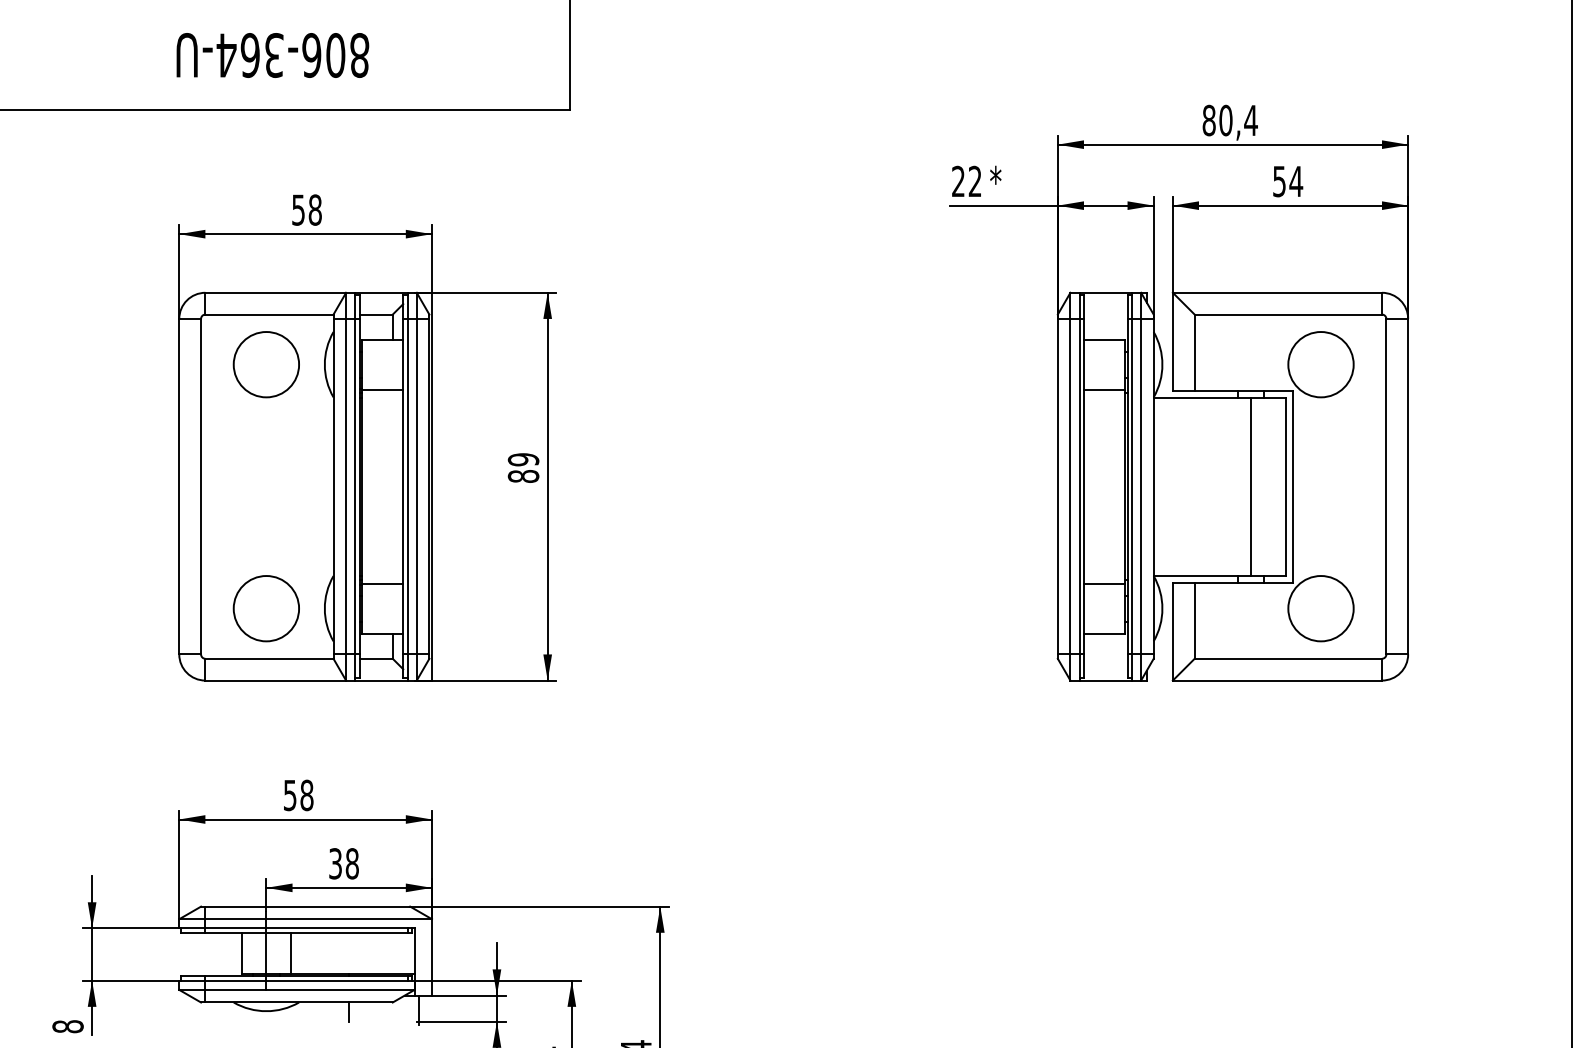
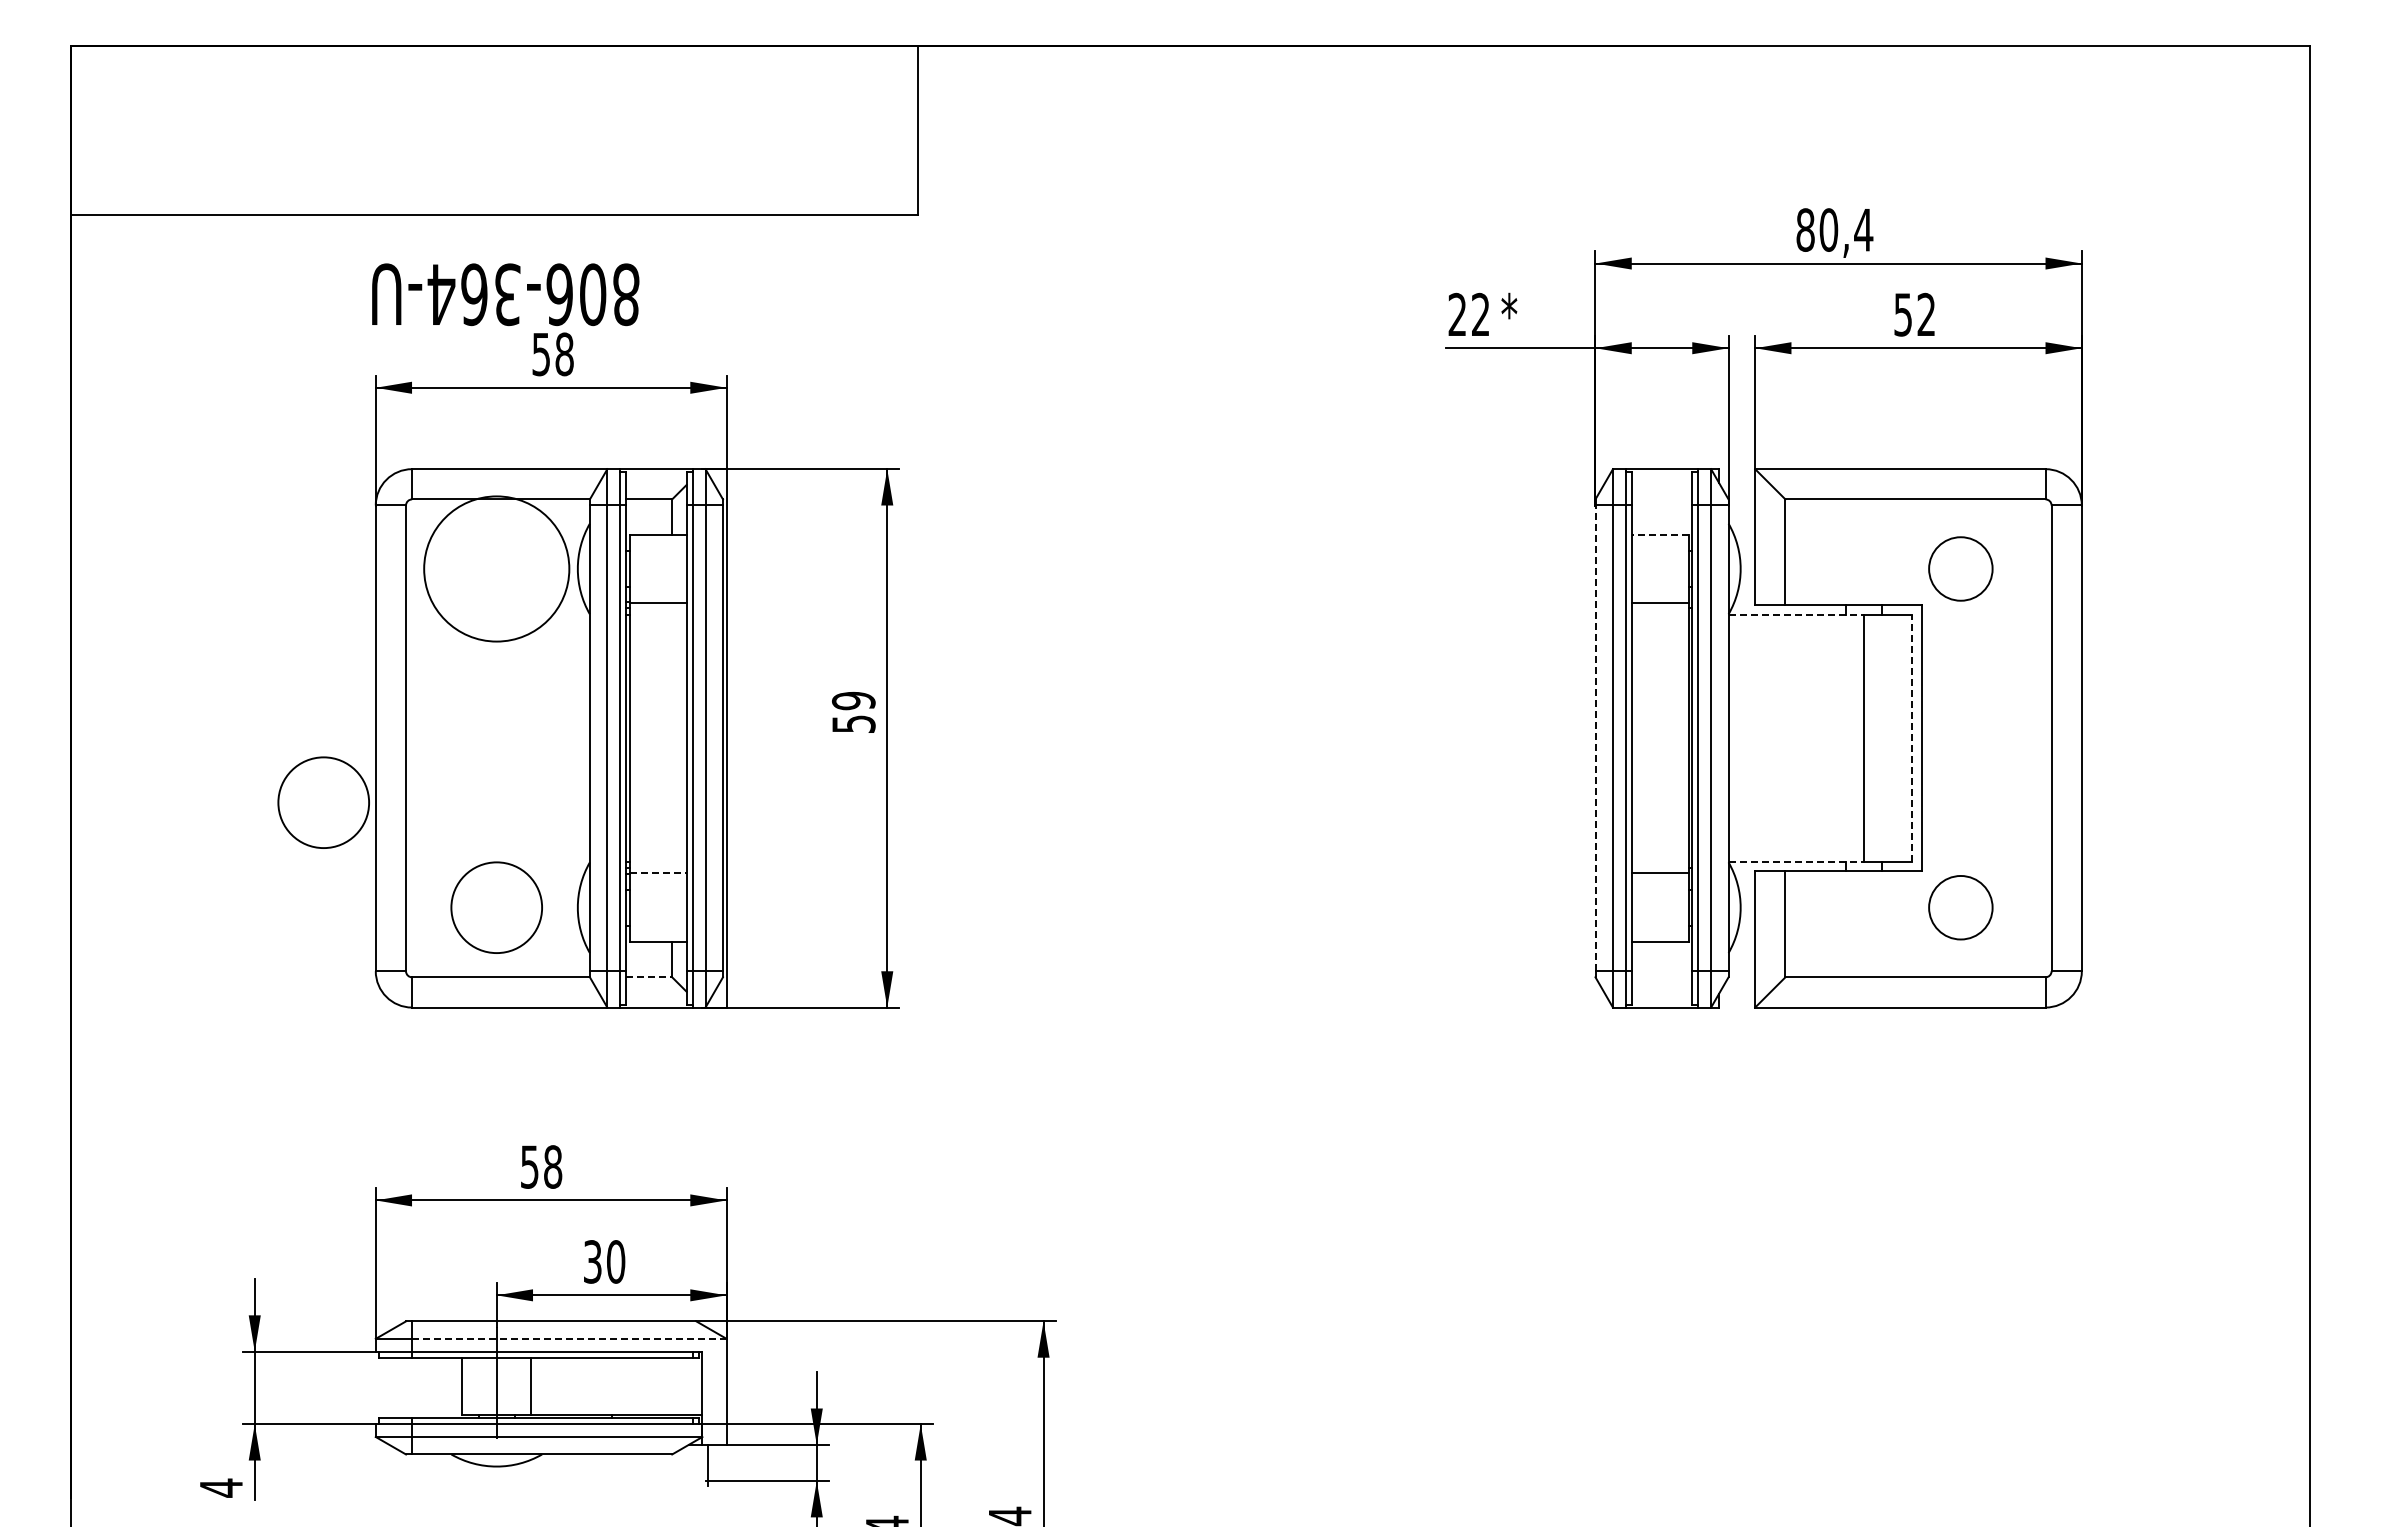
text: (272, 55) -> (505, 294), moved
text: (1296, 180) -> (1926, 313), 54 -> 52
line: (1103, 339) -> (1659, 534), solid -> dashed
circle: (266, 364) -> (496, 568), size x1.6
circle: (1320, 364) -> (1960, 568), size x0.7
line: (1202, 397) -> (1796, 614), solid -> dashed
text: (523, 476) -> (853, 724), 89 -> 59
line: (1057, 486) -> (1595, 738), solid -> dashed
line: (1286, 486) -> (1912, 737), solid -> dashed
circle: (141, 532) -> (323, 802), added
line: (1202, 575) -> (1796, 861), solid -> dashed
line: (382, 584) -> (658, 873), solid -> dashed
circle: (1320, 608) -> (1960, 907), size x0.7
line: (376, 658) -> (649, 977), solid -> dashed
text: (352, 863) -> (616, 1261), 38 -> 30
line: (318, 918) -> (568, 1338), solid -> dashed
line: (349, 1011) -> (612, 1467), removed
text: (68, 1026) -> (221, 1487), 8 -> 4

